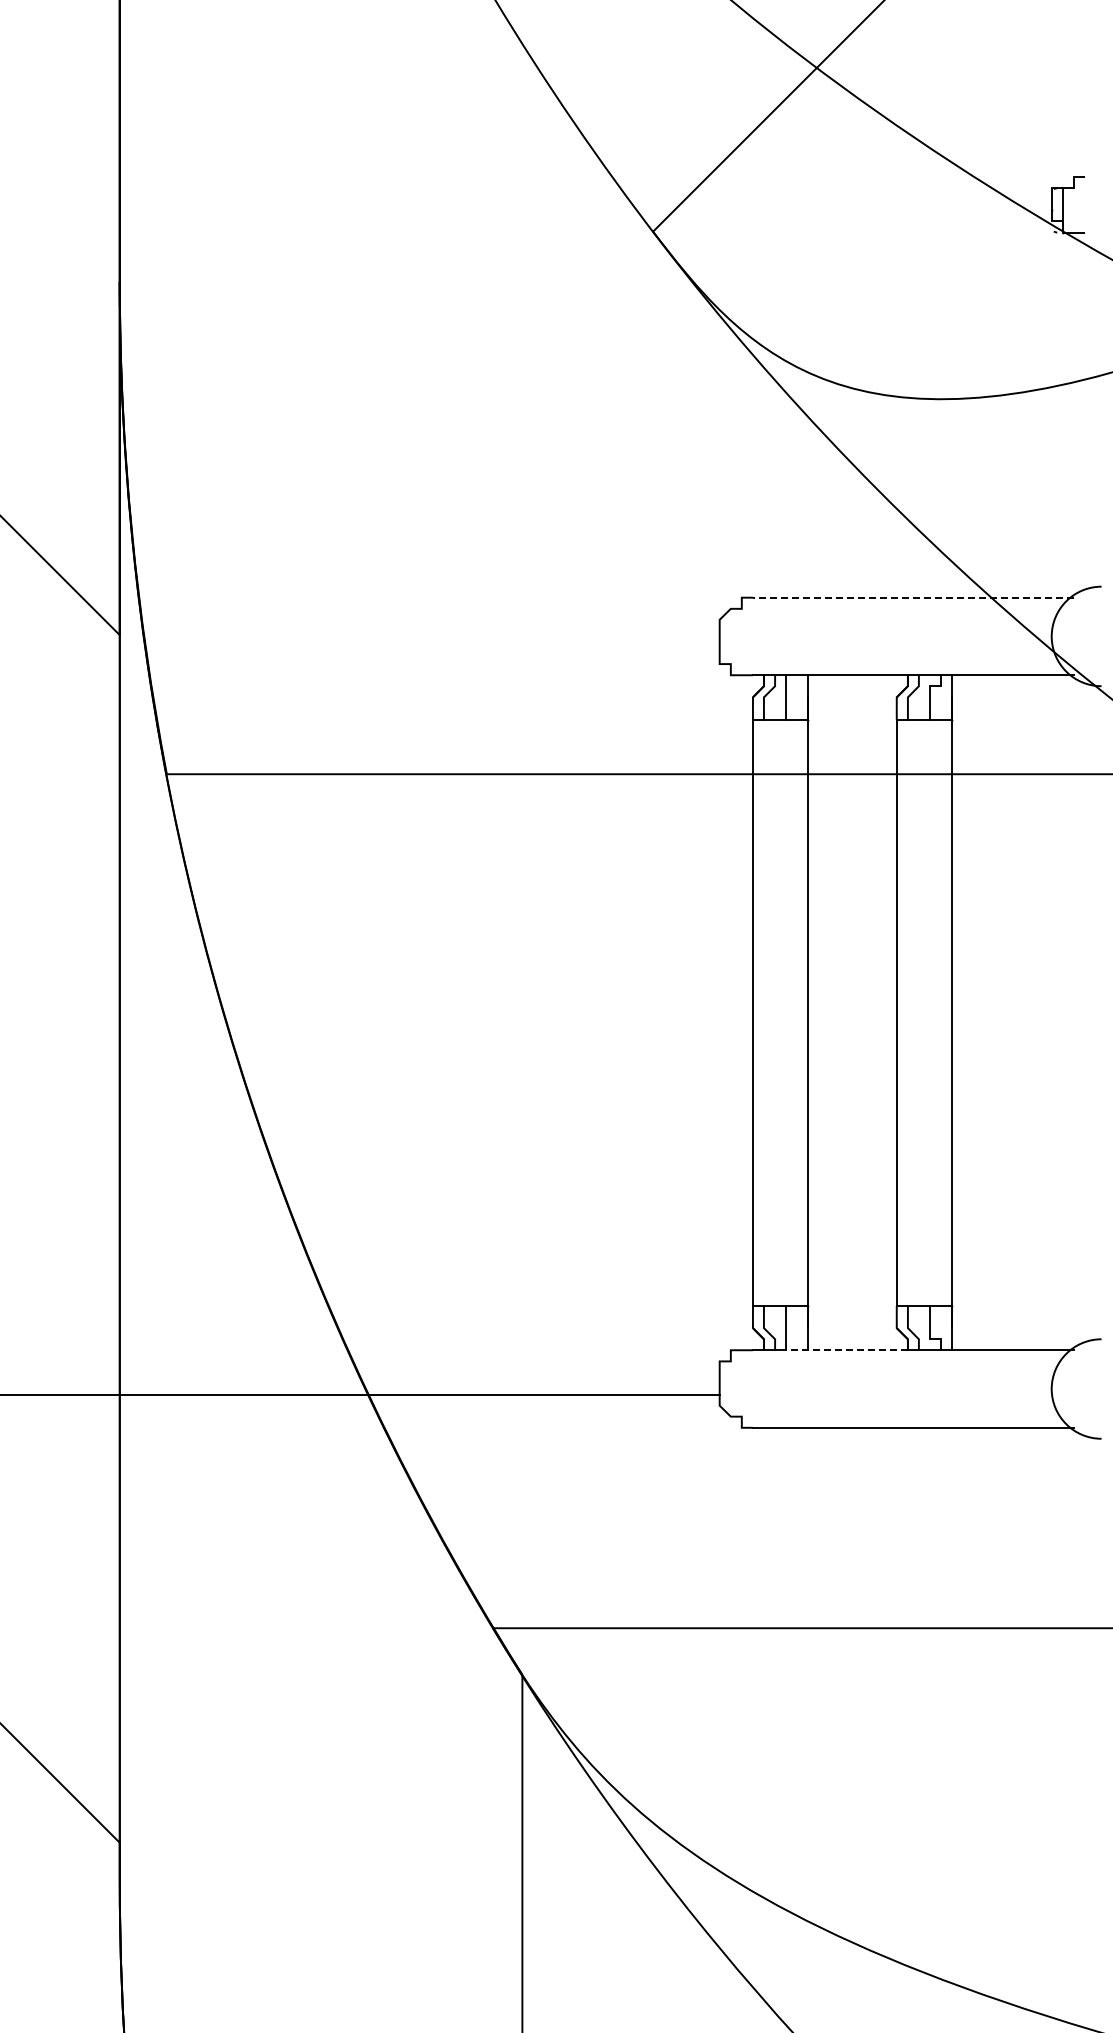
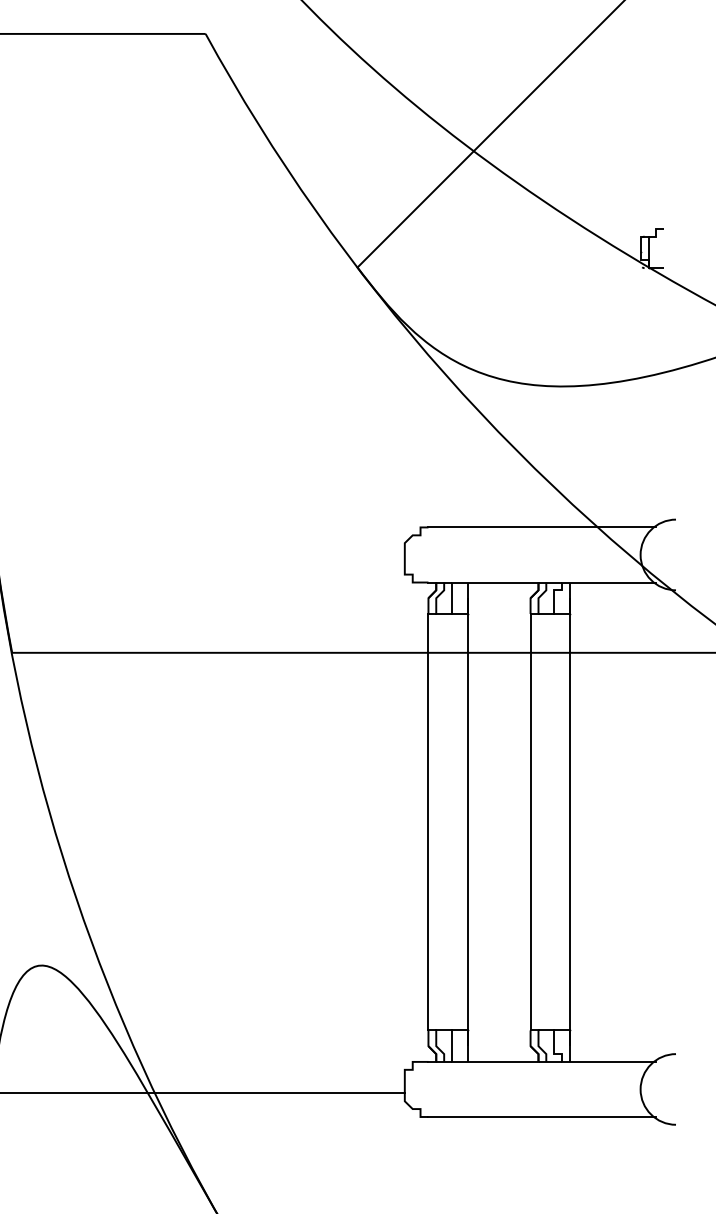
line: (912, 597) -> (541, 527), dashed -> solid
line: (847, 1350) -> (495, 1062), dashed -> solid

